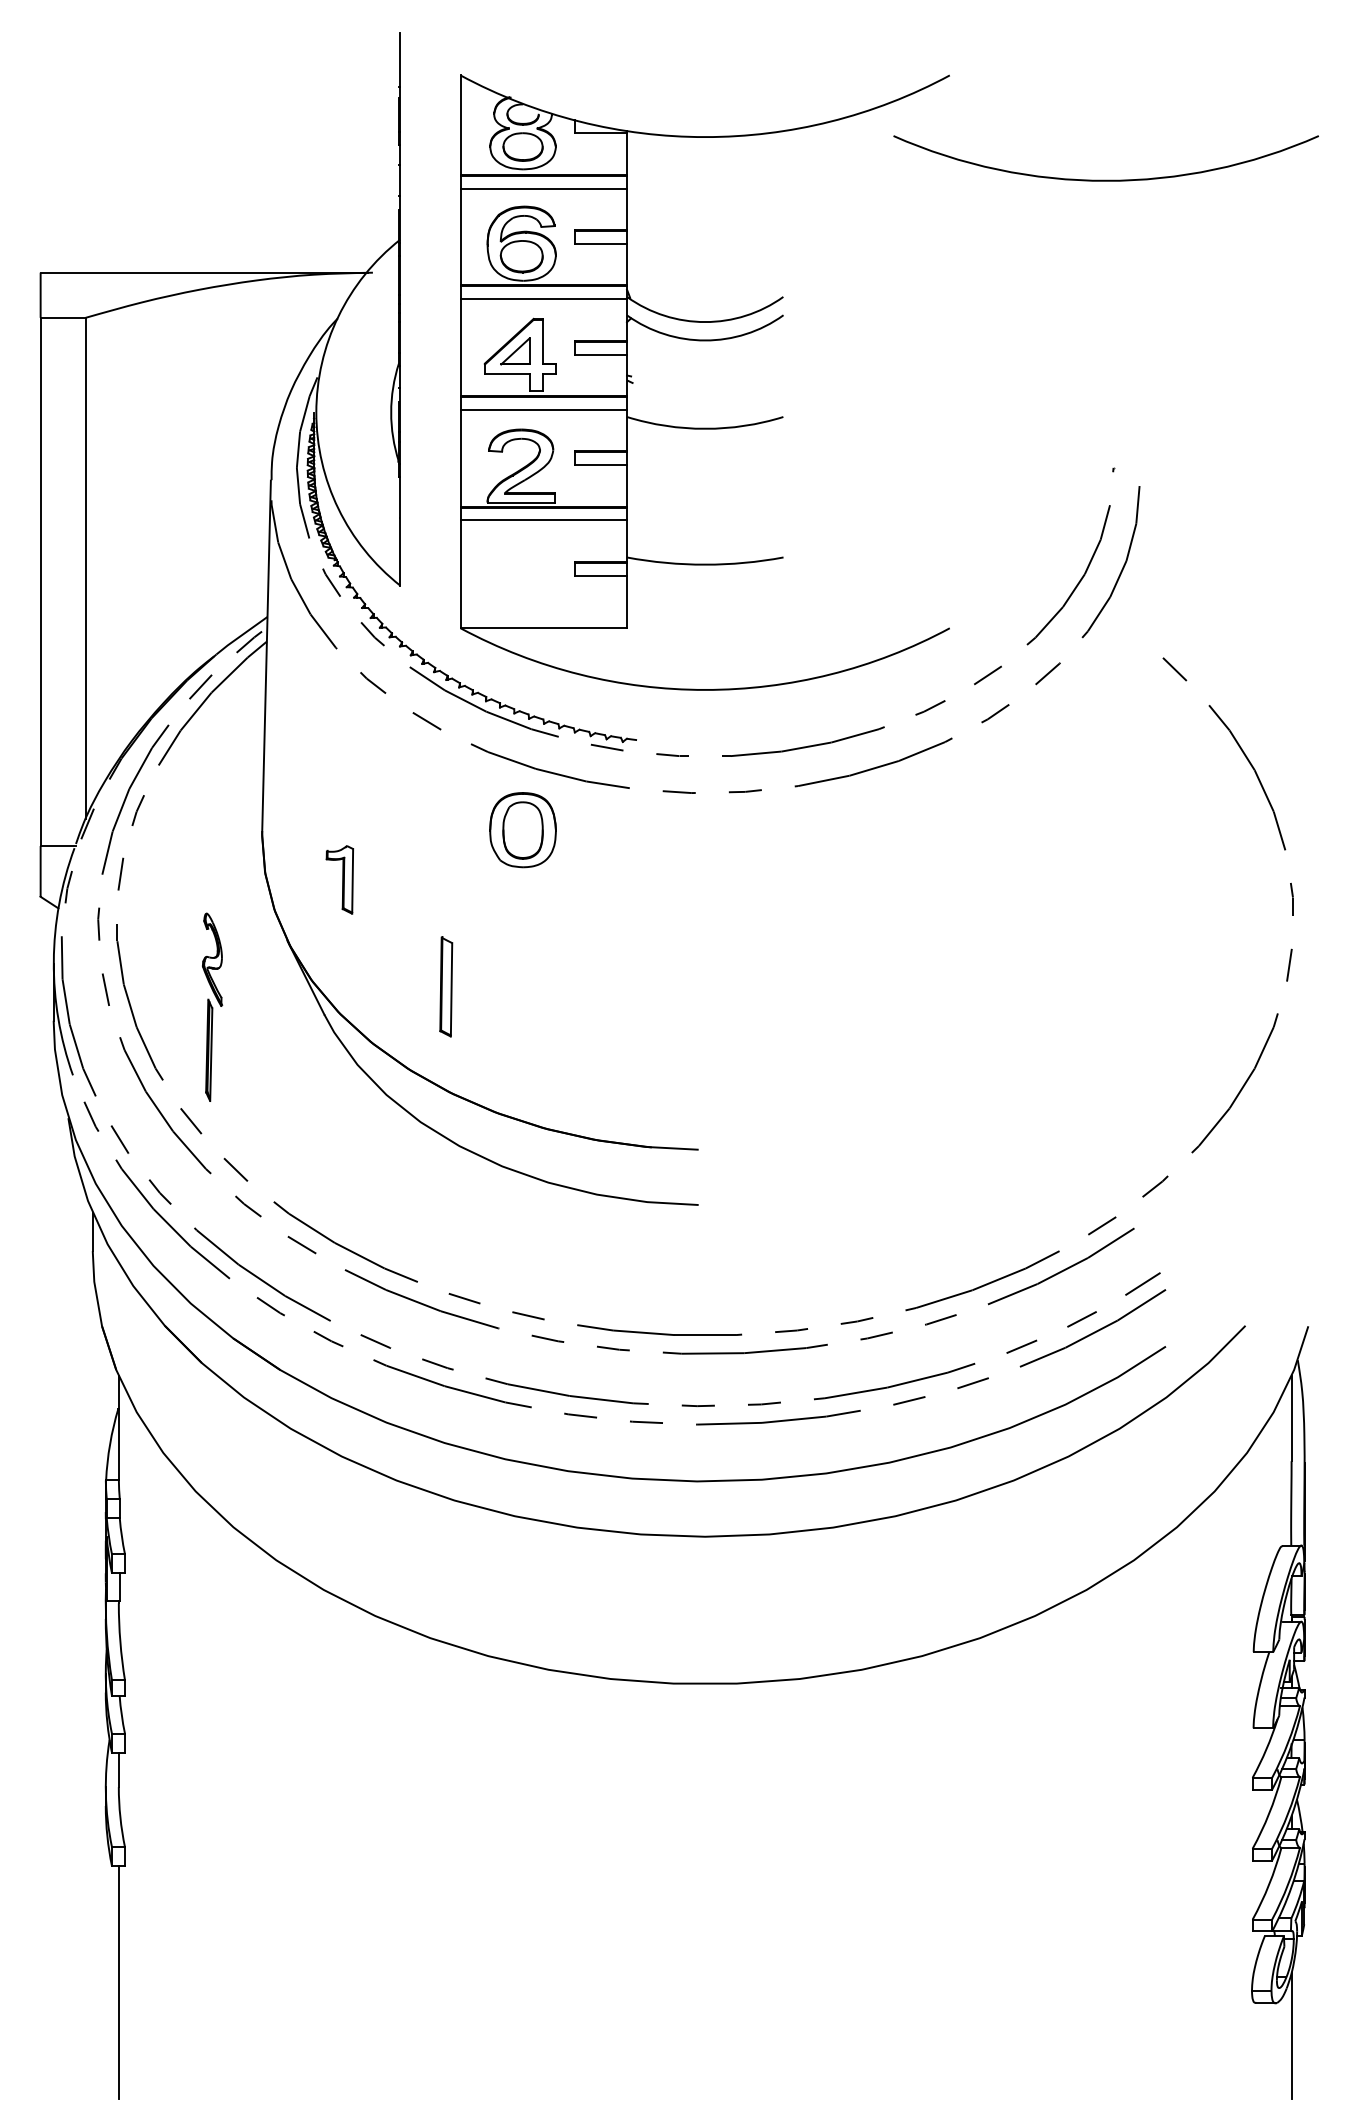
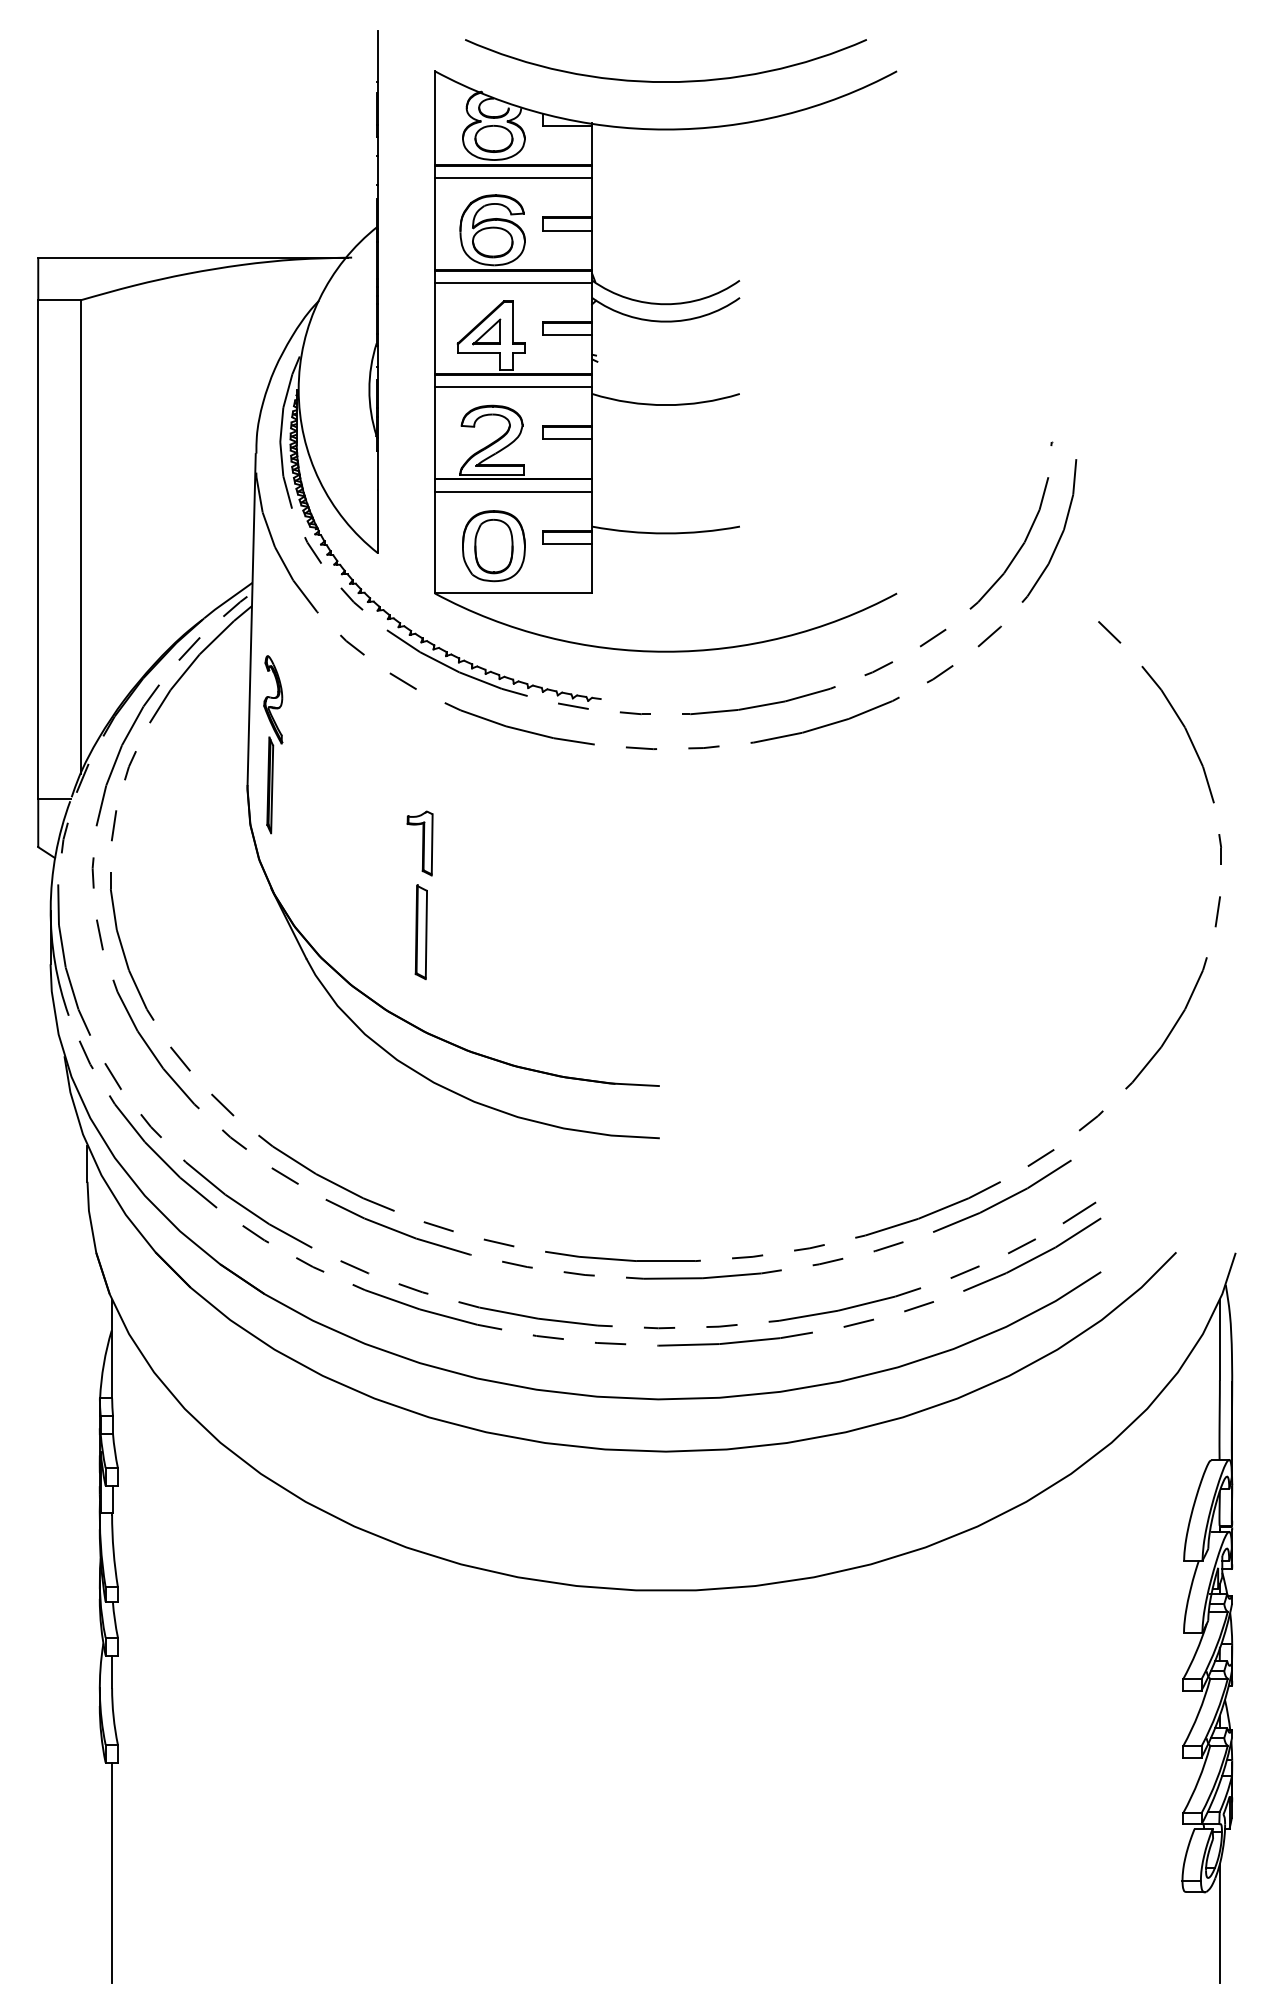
arc: (1105, 179) -> (665, 80), moved
part: (522, 830) -> (493, 546), moved
part: (339, 879) -> (419, 843), moved
part: (212, 1006) -> (273, 743), moved

